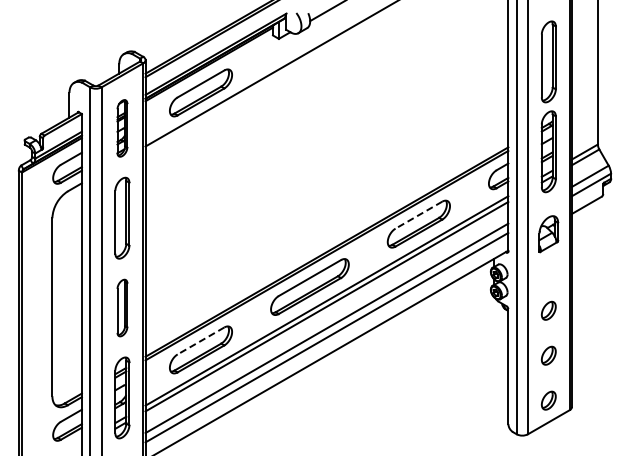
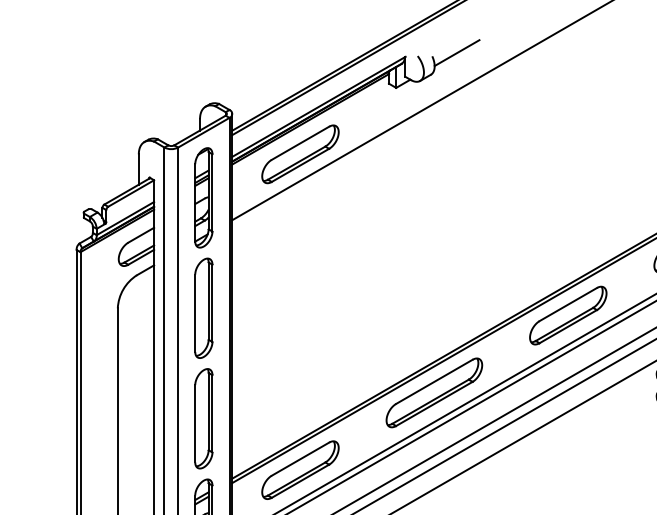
part: (122, 128) -> (203, 198), size x1.43
line: (418, 215) -> (567, 304), dashed -> solid
part: (122, 307) -> (203, 418), size x1.43
line: (201, 340) -> (301, 458), dashed -> solid

